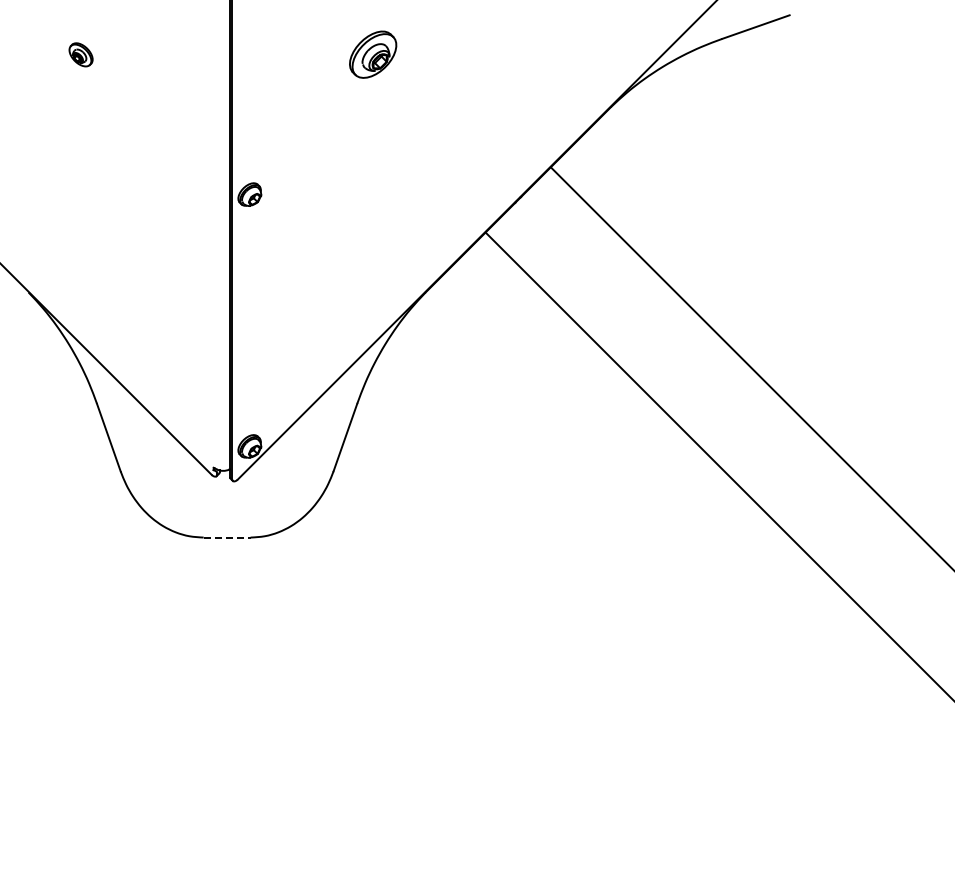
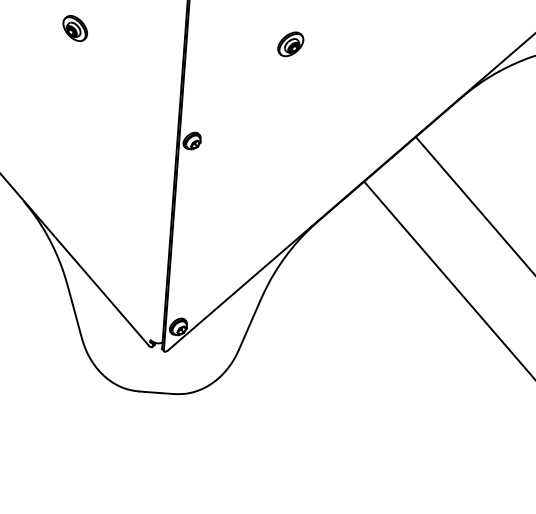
part: (80, 54) -> (74, 28), size x1.43
part: (372, 54) -> (290, 44), size x0.71
line: (227, 537) -> (157, 392), dashed -> solid

